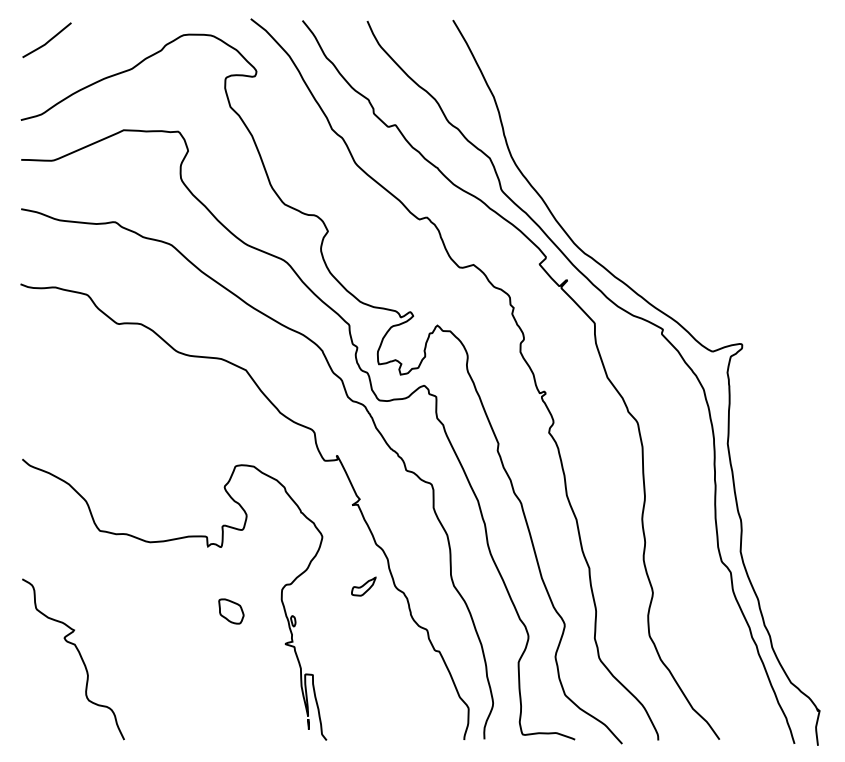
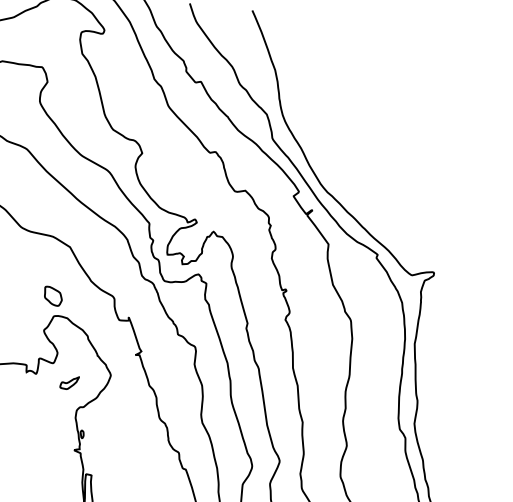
part: (363, 586) -> (69, 382), moved
part: (231, 611) -> (53, 296), moved

